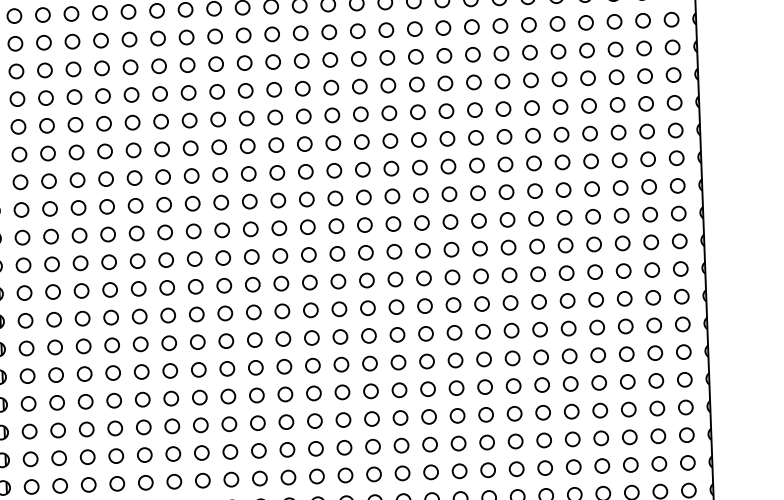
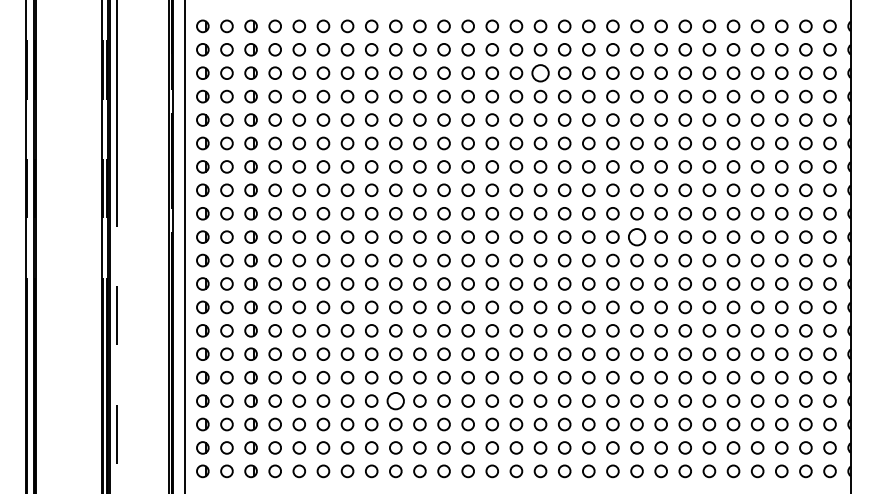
circle: (329, 31) -> (540, 72), size x1.4
circle: (449, 221) -> (636, 236), size x1.4
circle: (171, 425) -> (395, 400), size x1.4

